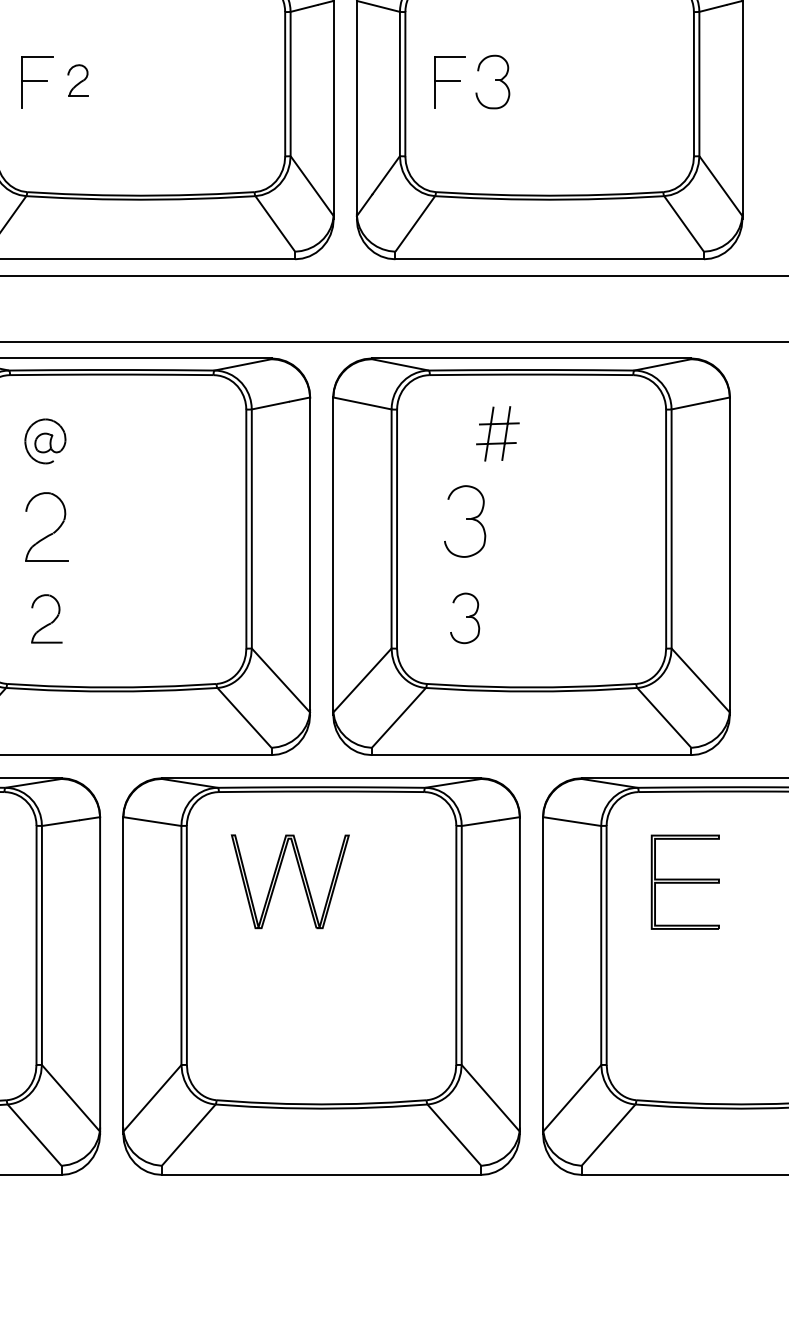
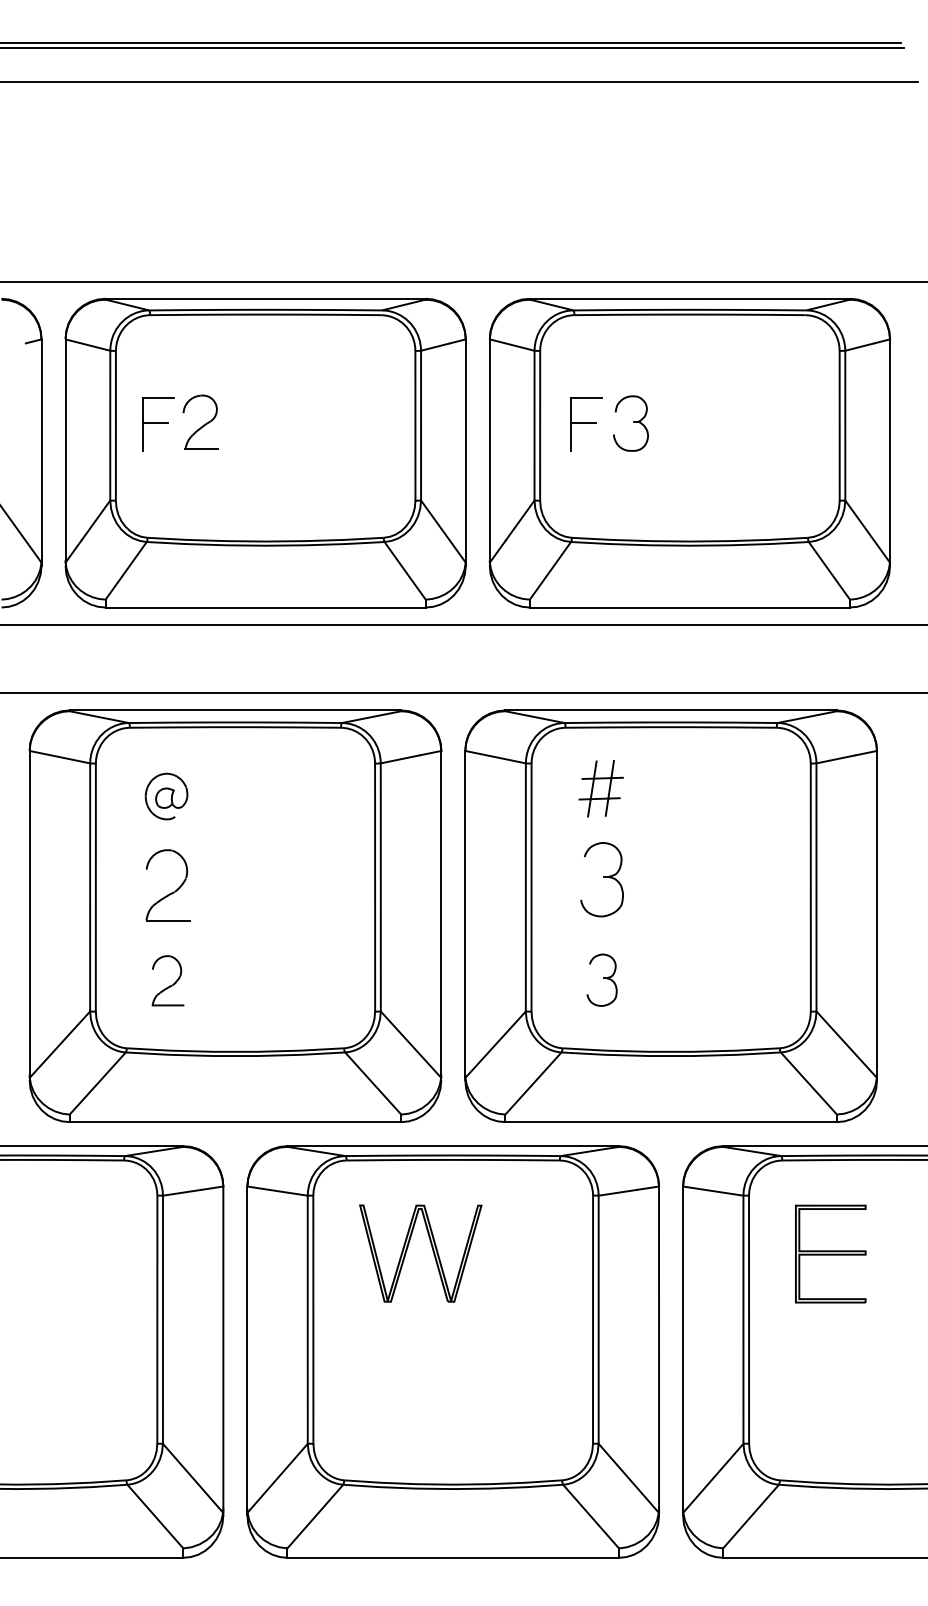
part: (78, 80) -> (200, 421), size x1.67
part: (497, 433) -> (600, 788), moved

